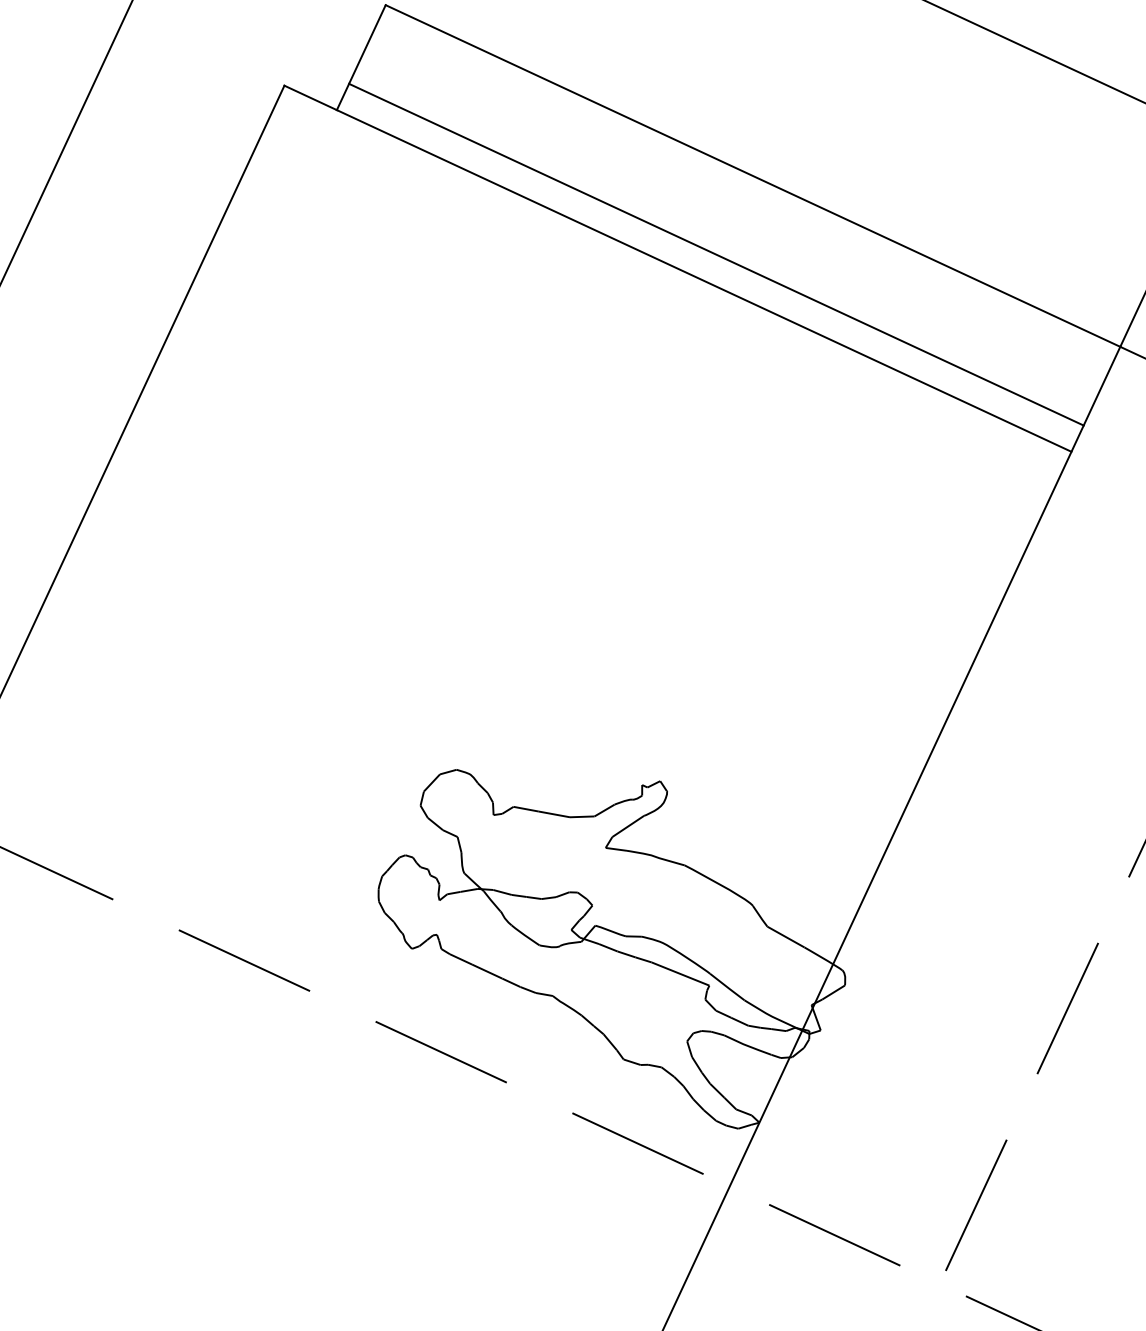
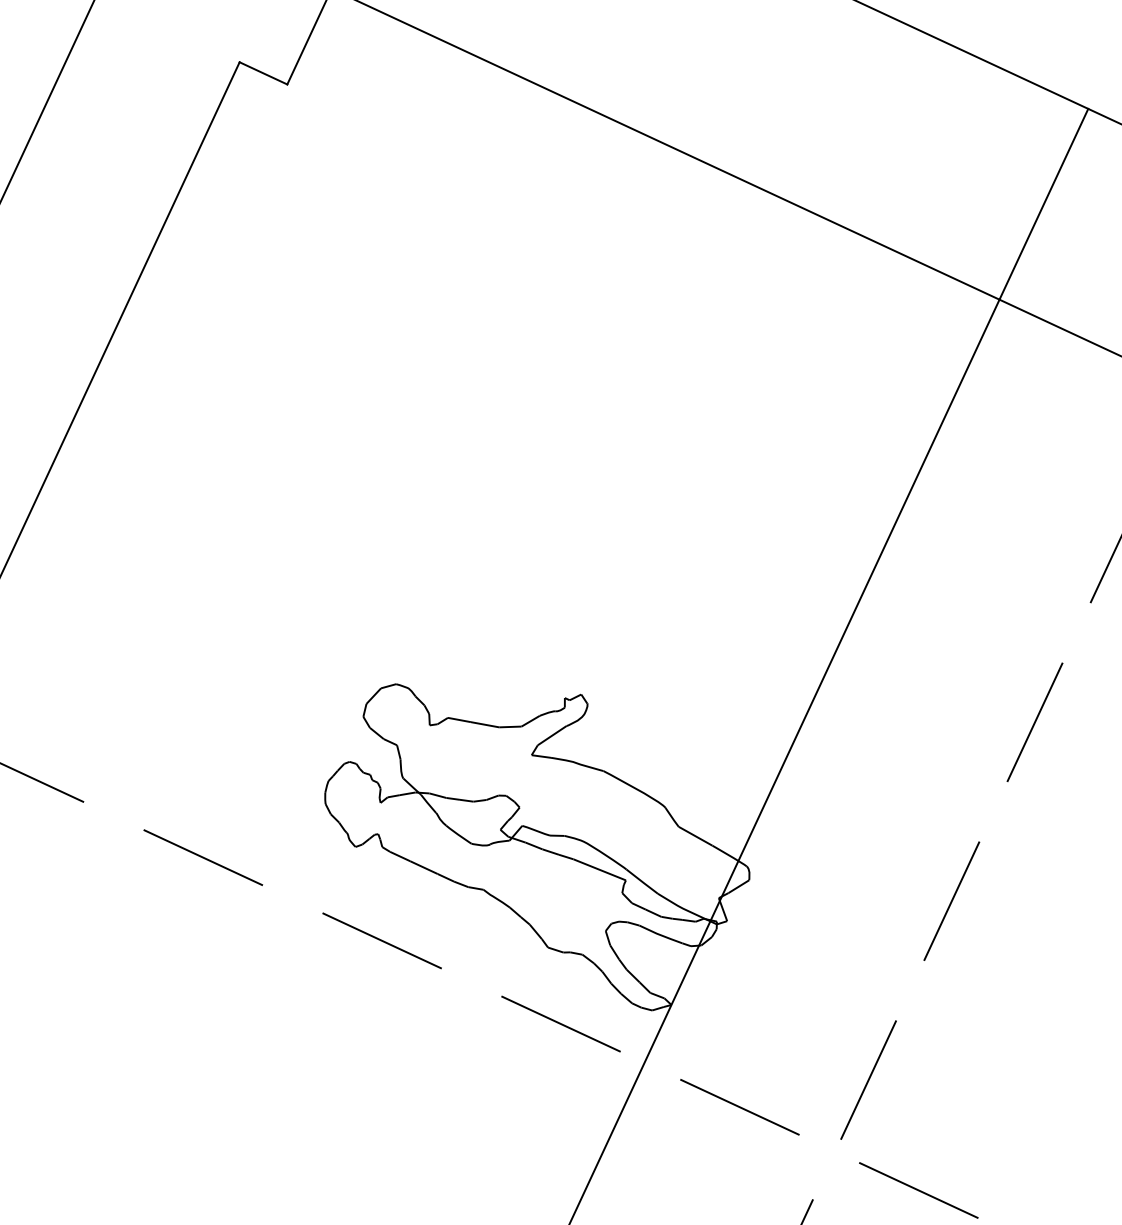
line: (716, 254) -> (632, 215), removed
line: (704, 280) -> (621, 239), removed

